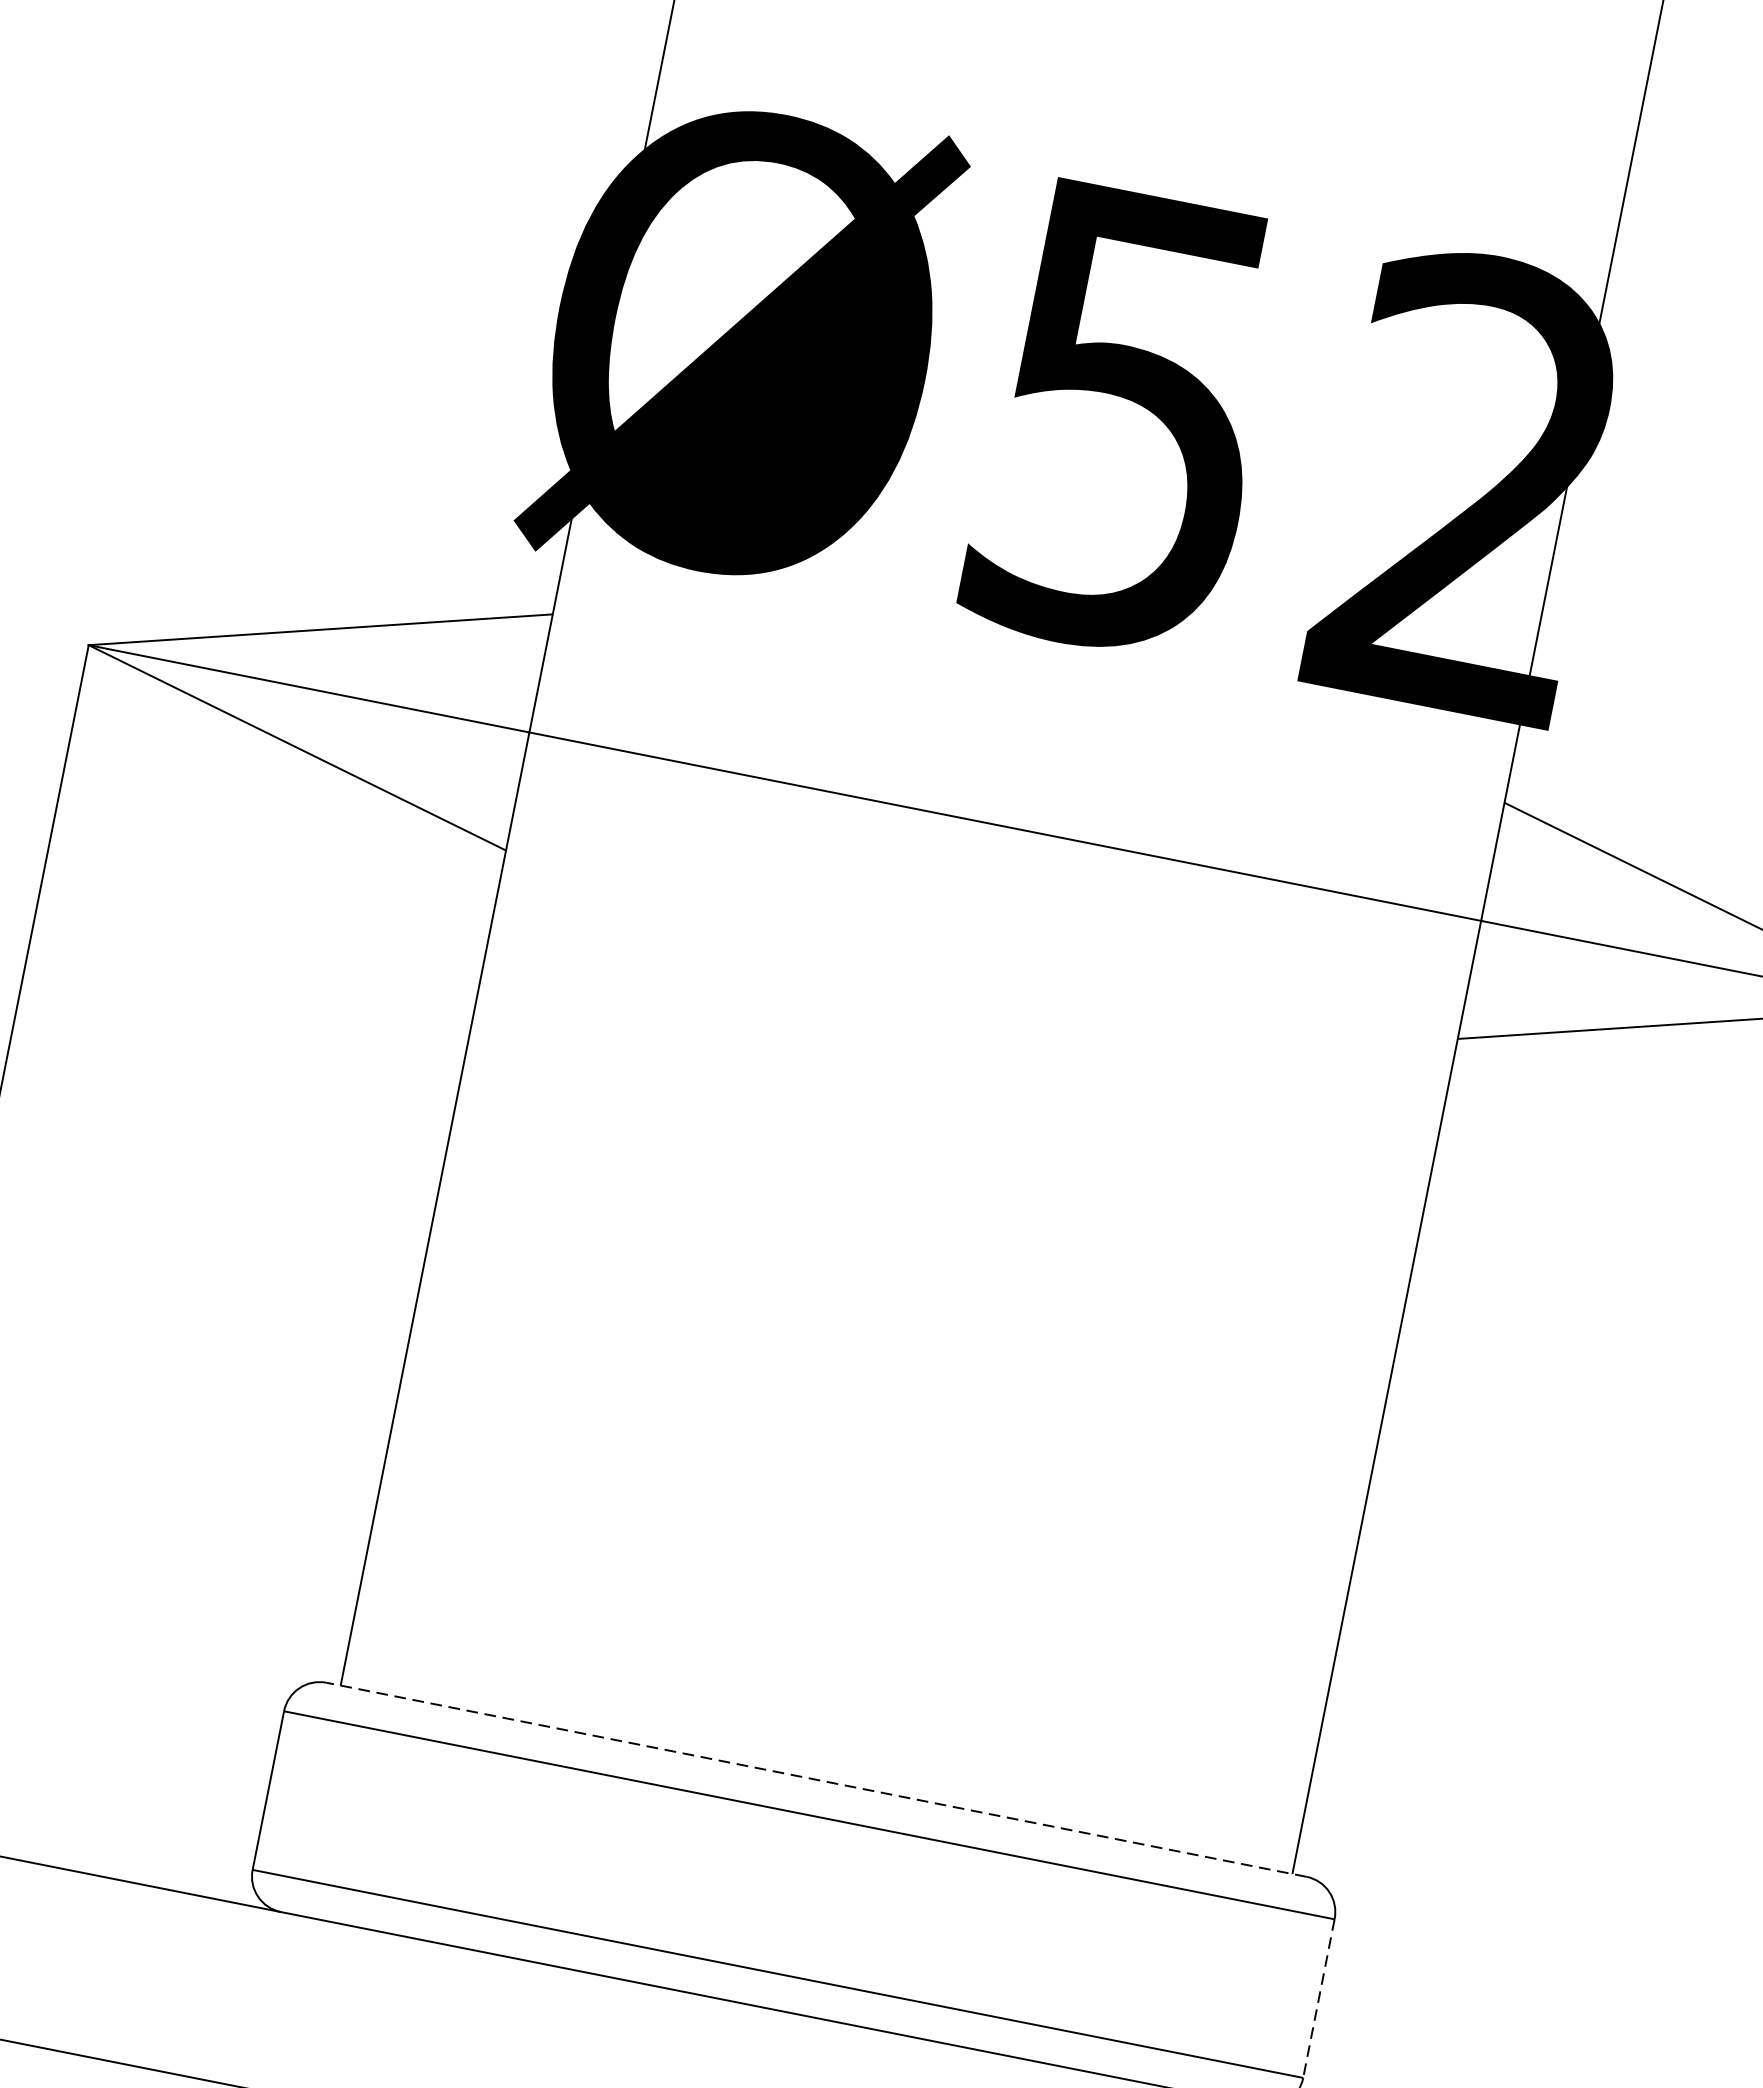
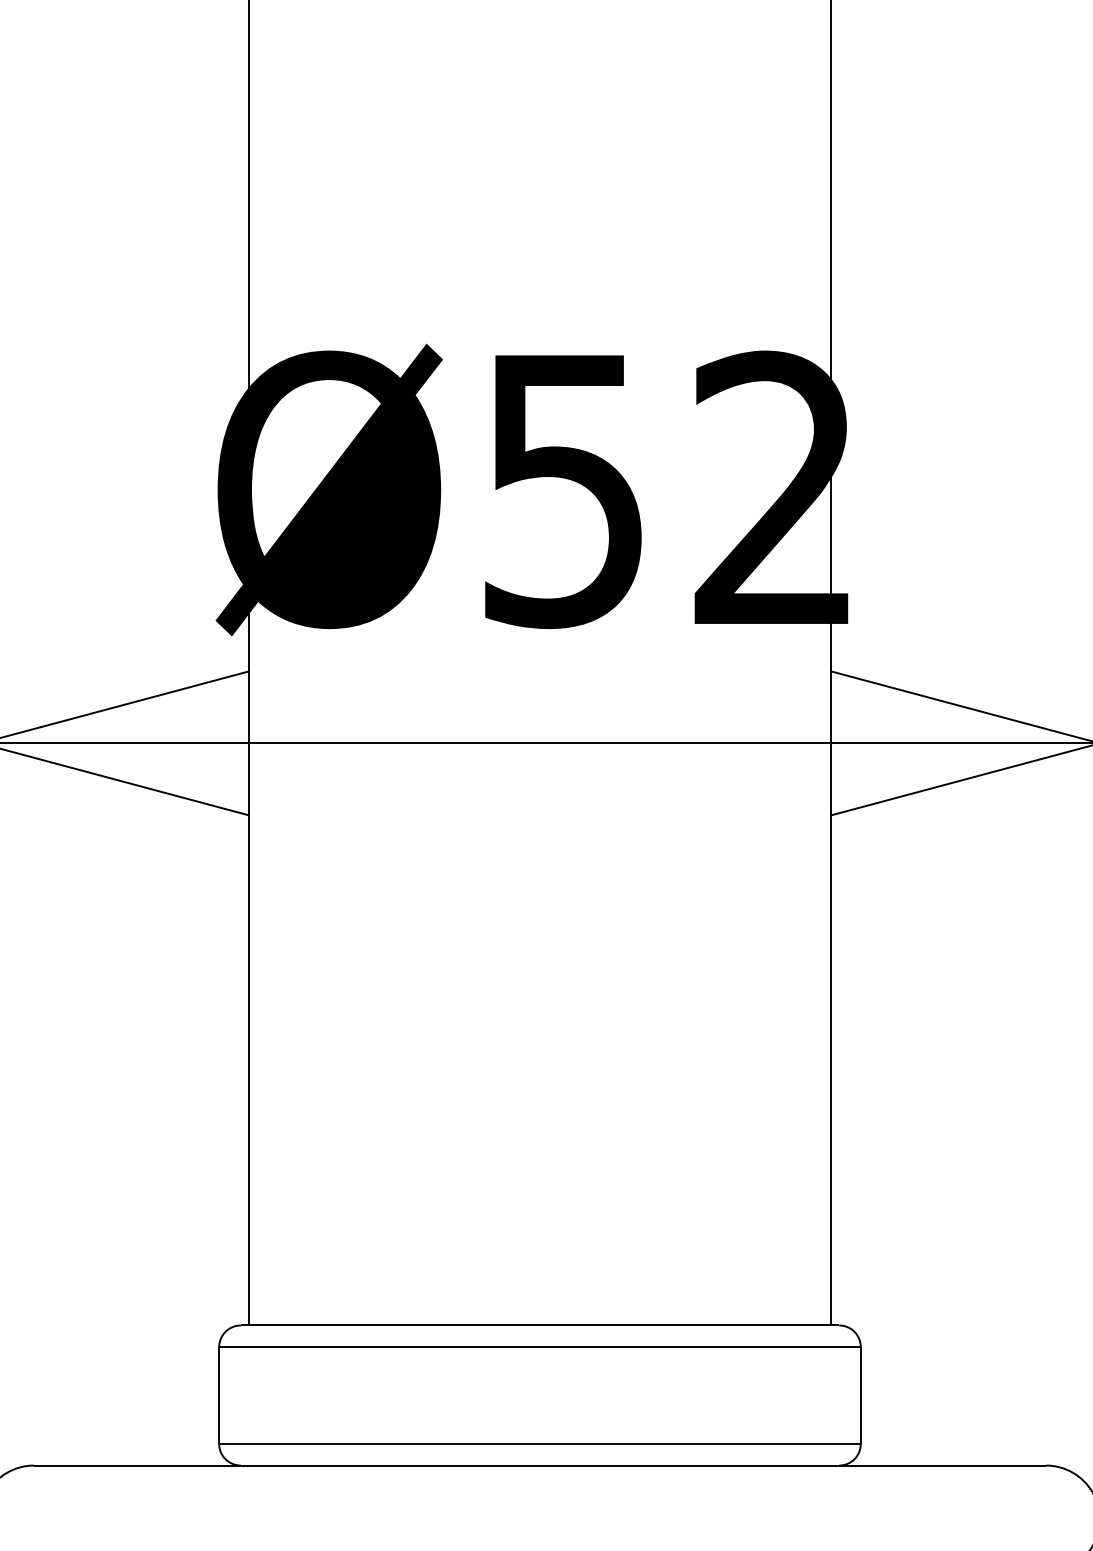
line: (815, 1779) -> (539, 1325), dashed -> solid
line: (1318, 1999) -> (860, 1396), dashed -> solid

